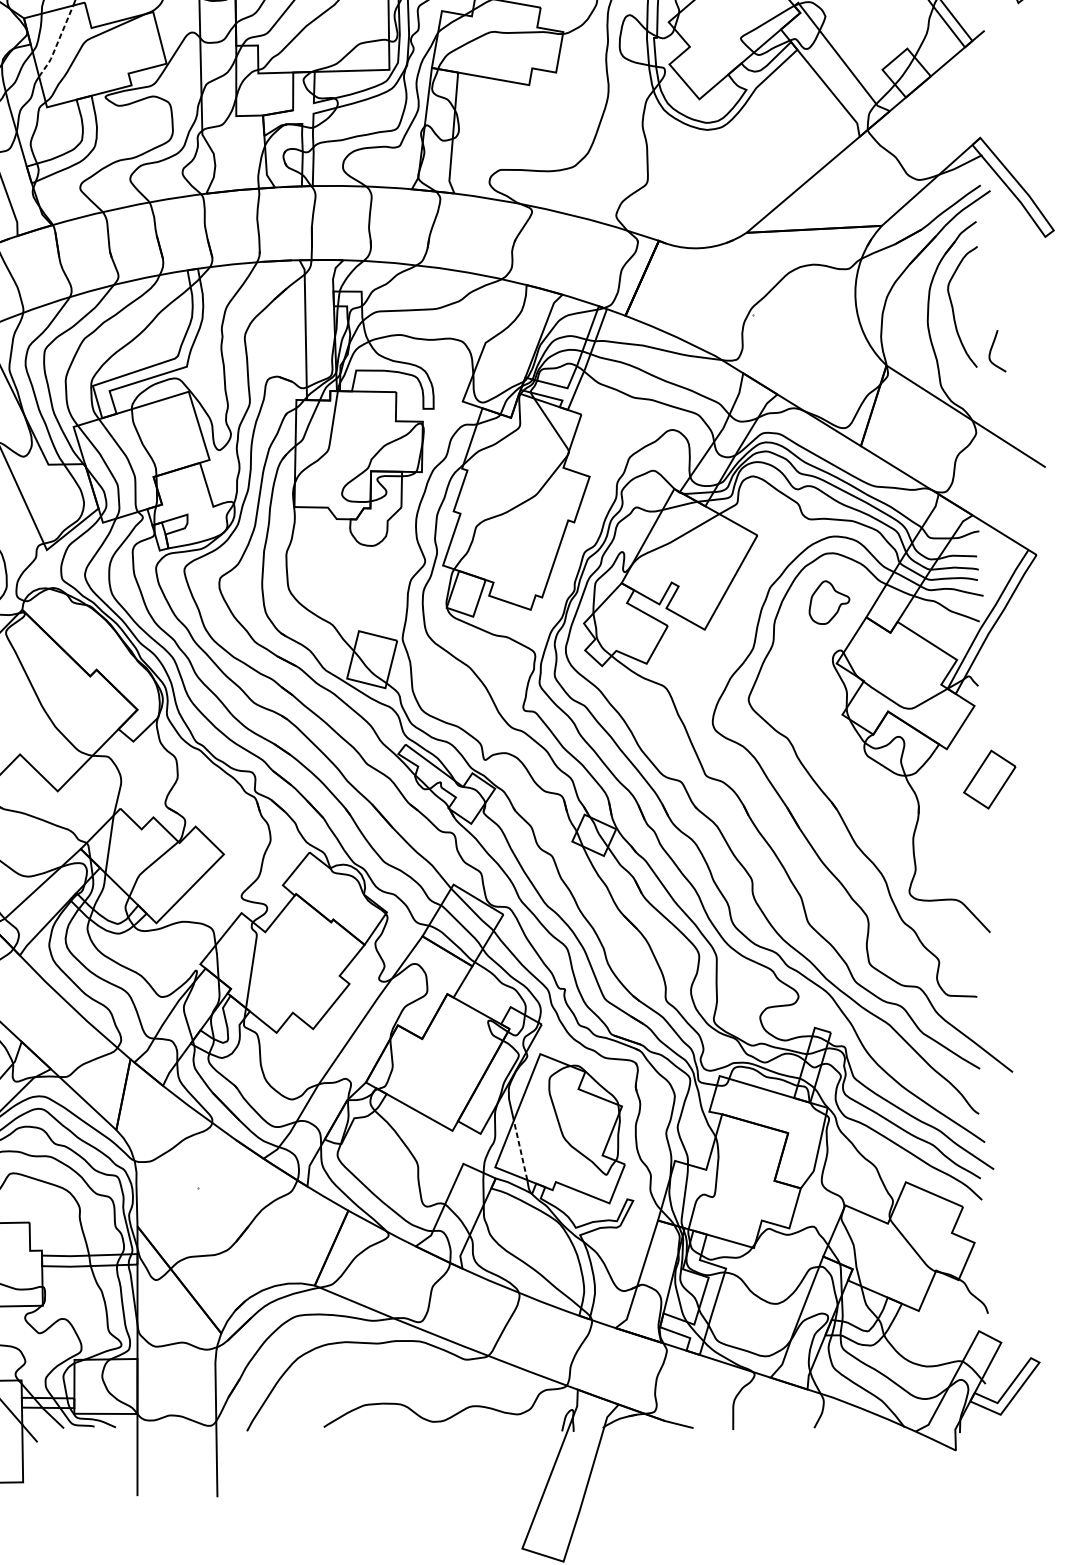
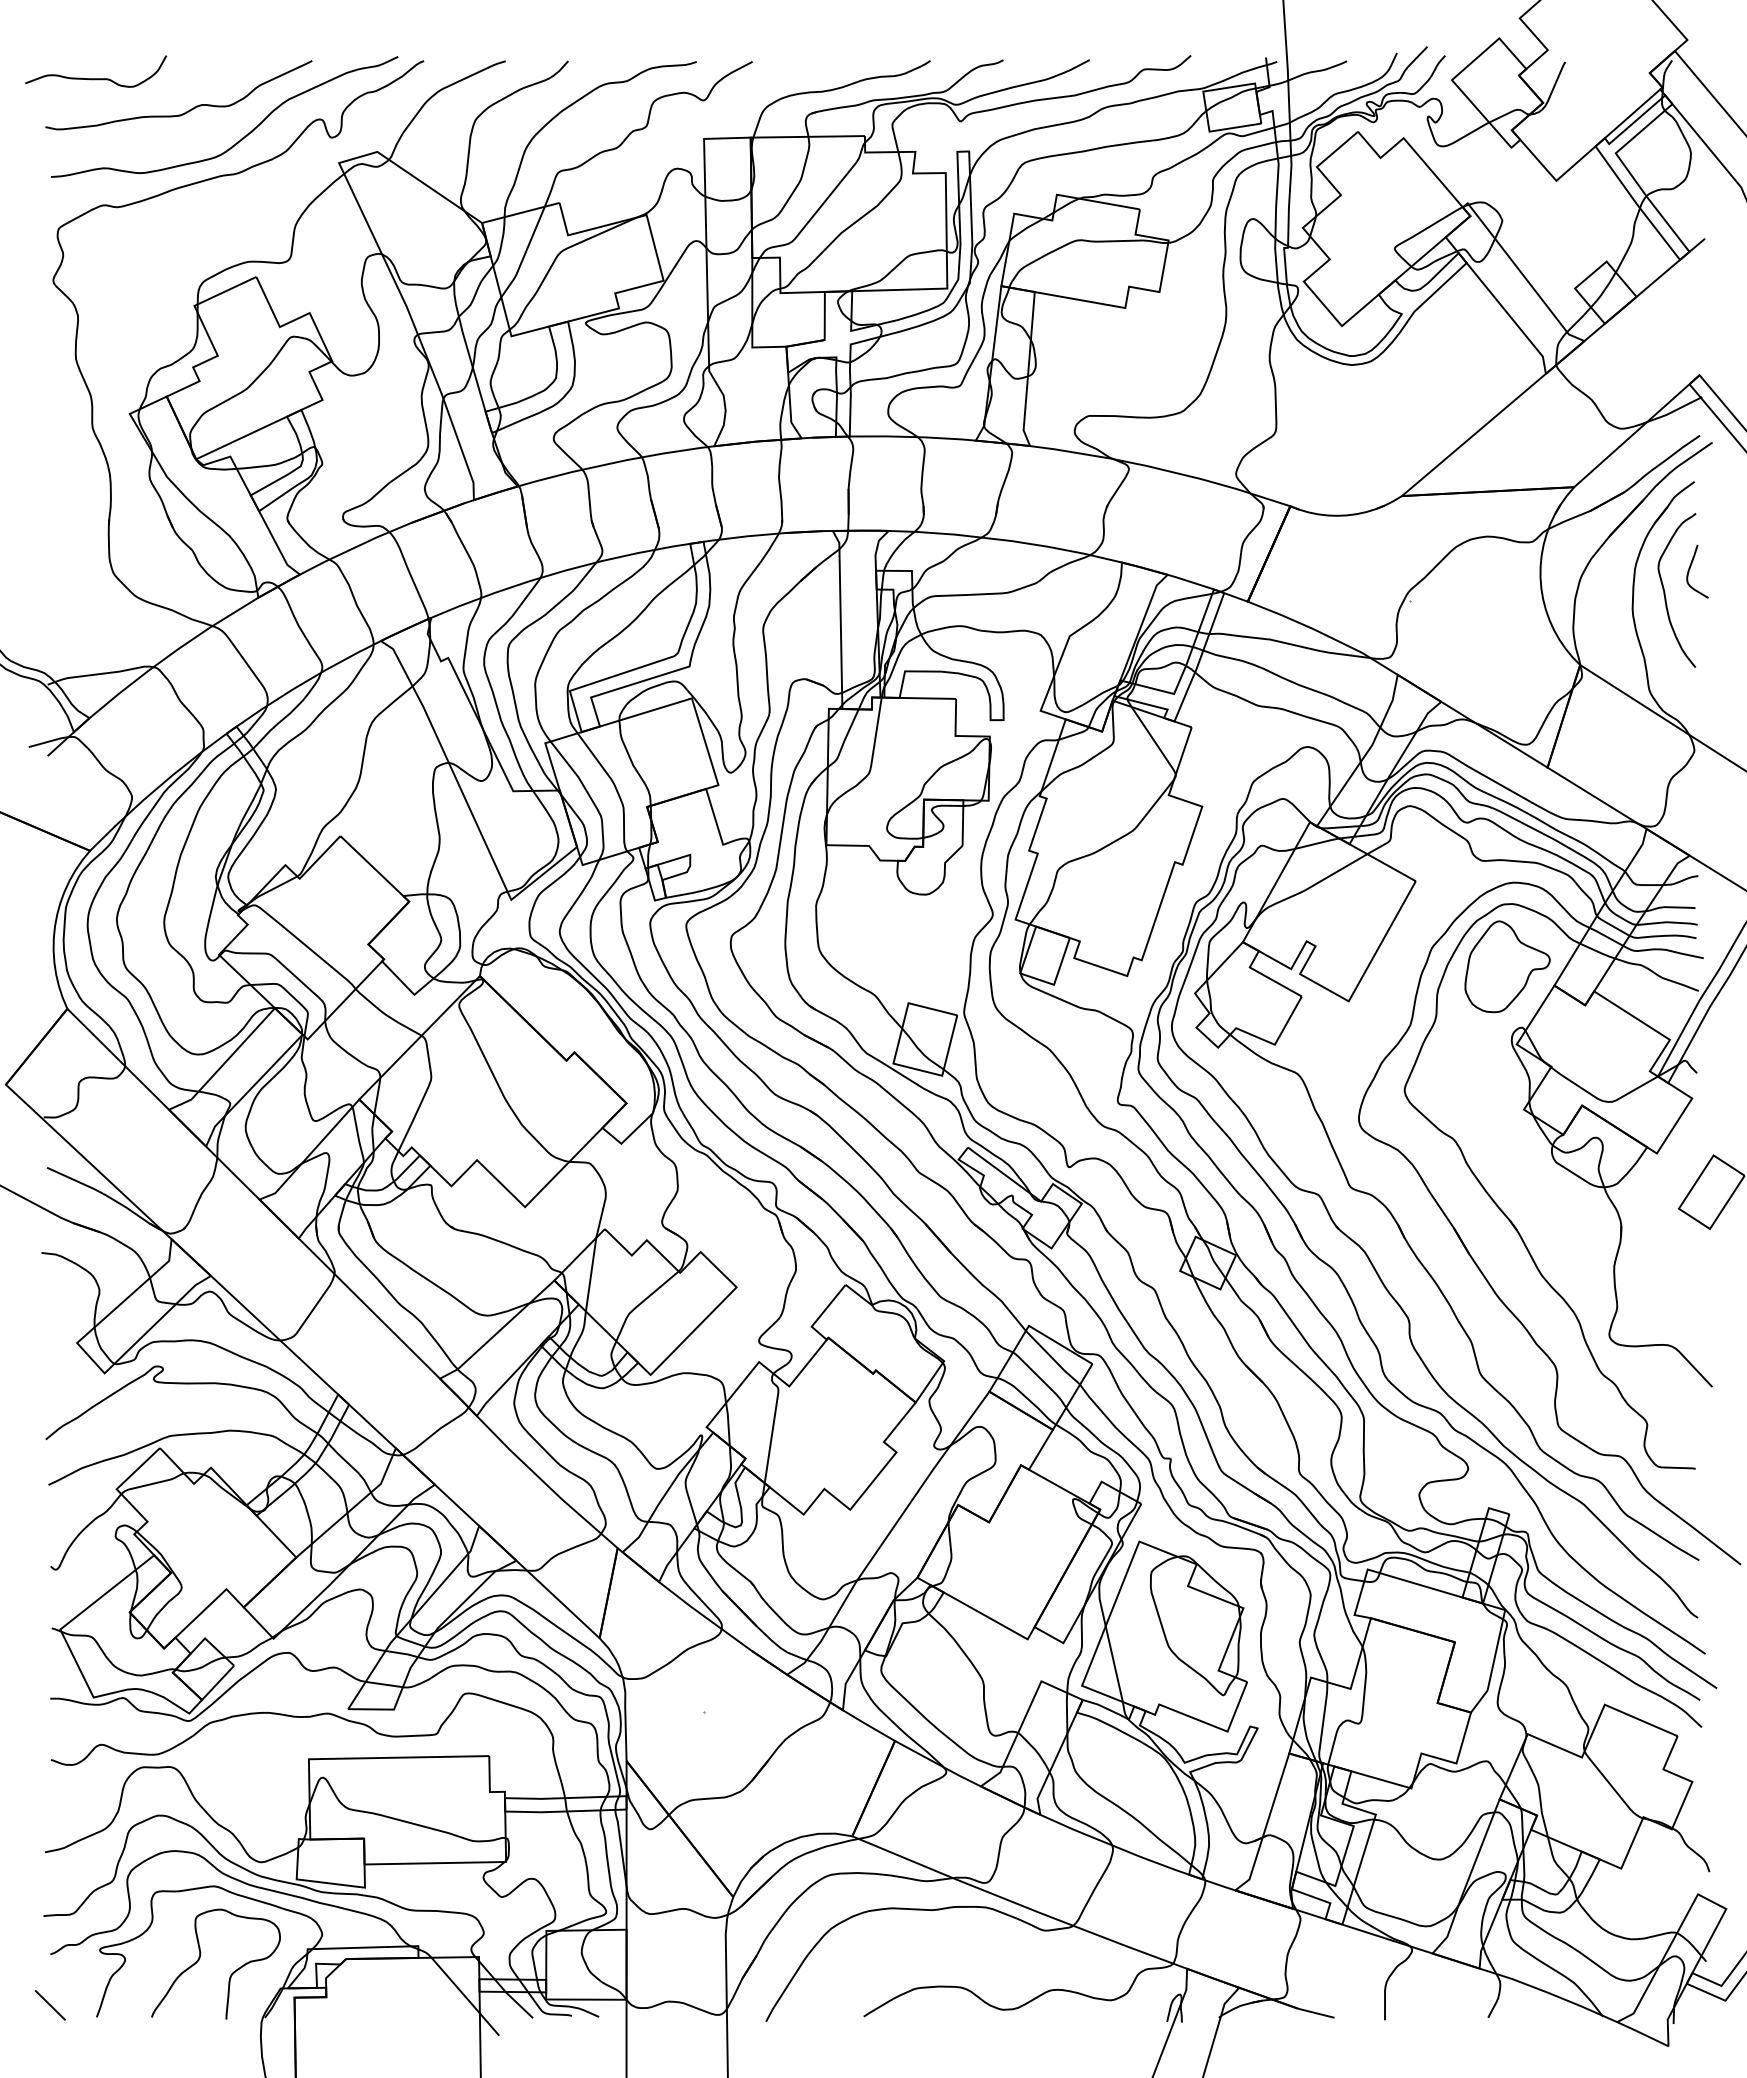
line: (57, 43) -> (524, 254), dashed -> solid
curve: (992, 349) -> (1690, 569), moved
part: (829, 602) -> (1507, 966), size x1.67
line: (520, 1150) -> (1114, 1664), dashed -> solid

